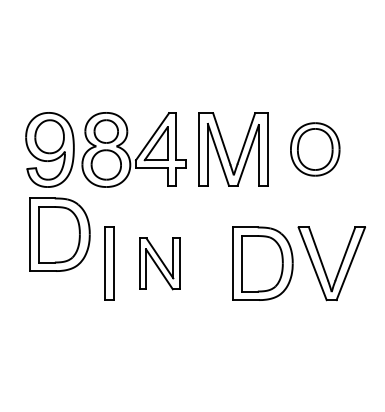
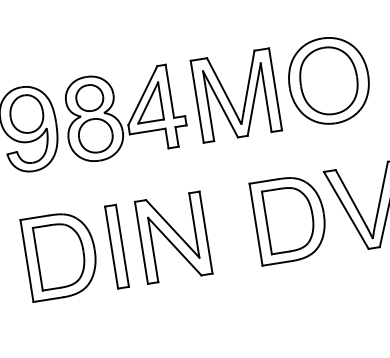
part: (314, 149) -> (327, 81), size x1.43
part: (59, 234) -> (60, 255), moved
part: (159, 263) -> (173, 237), size x1.43

